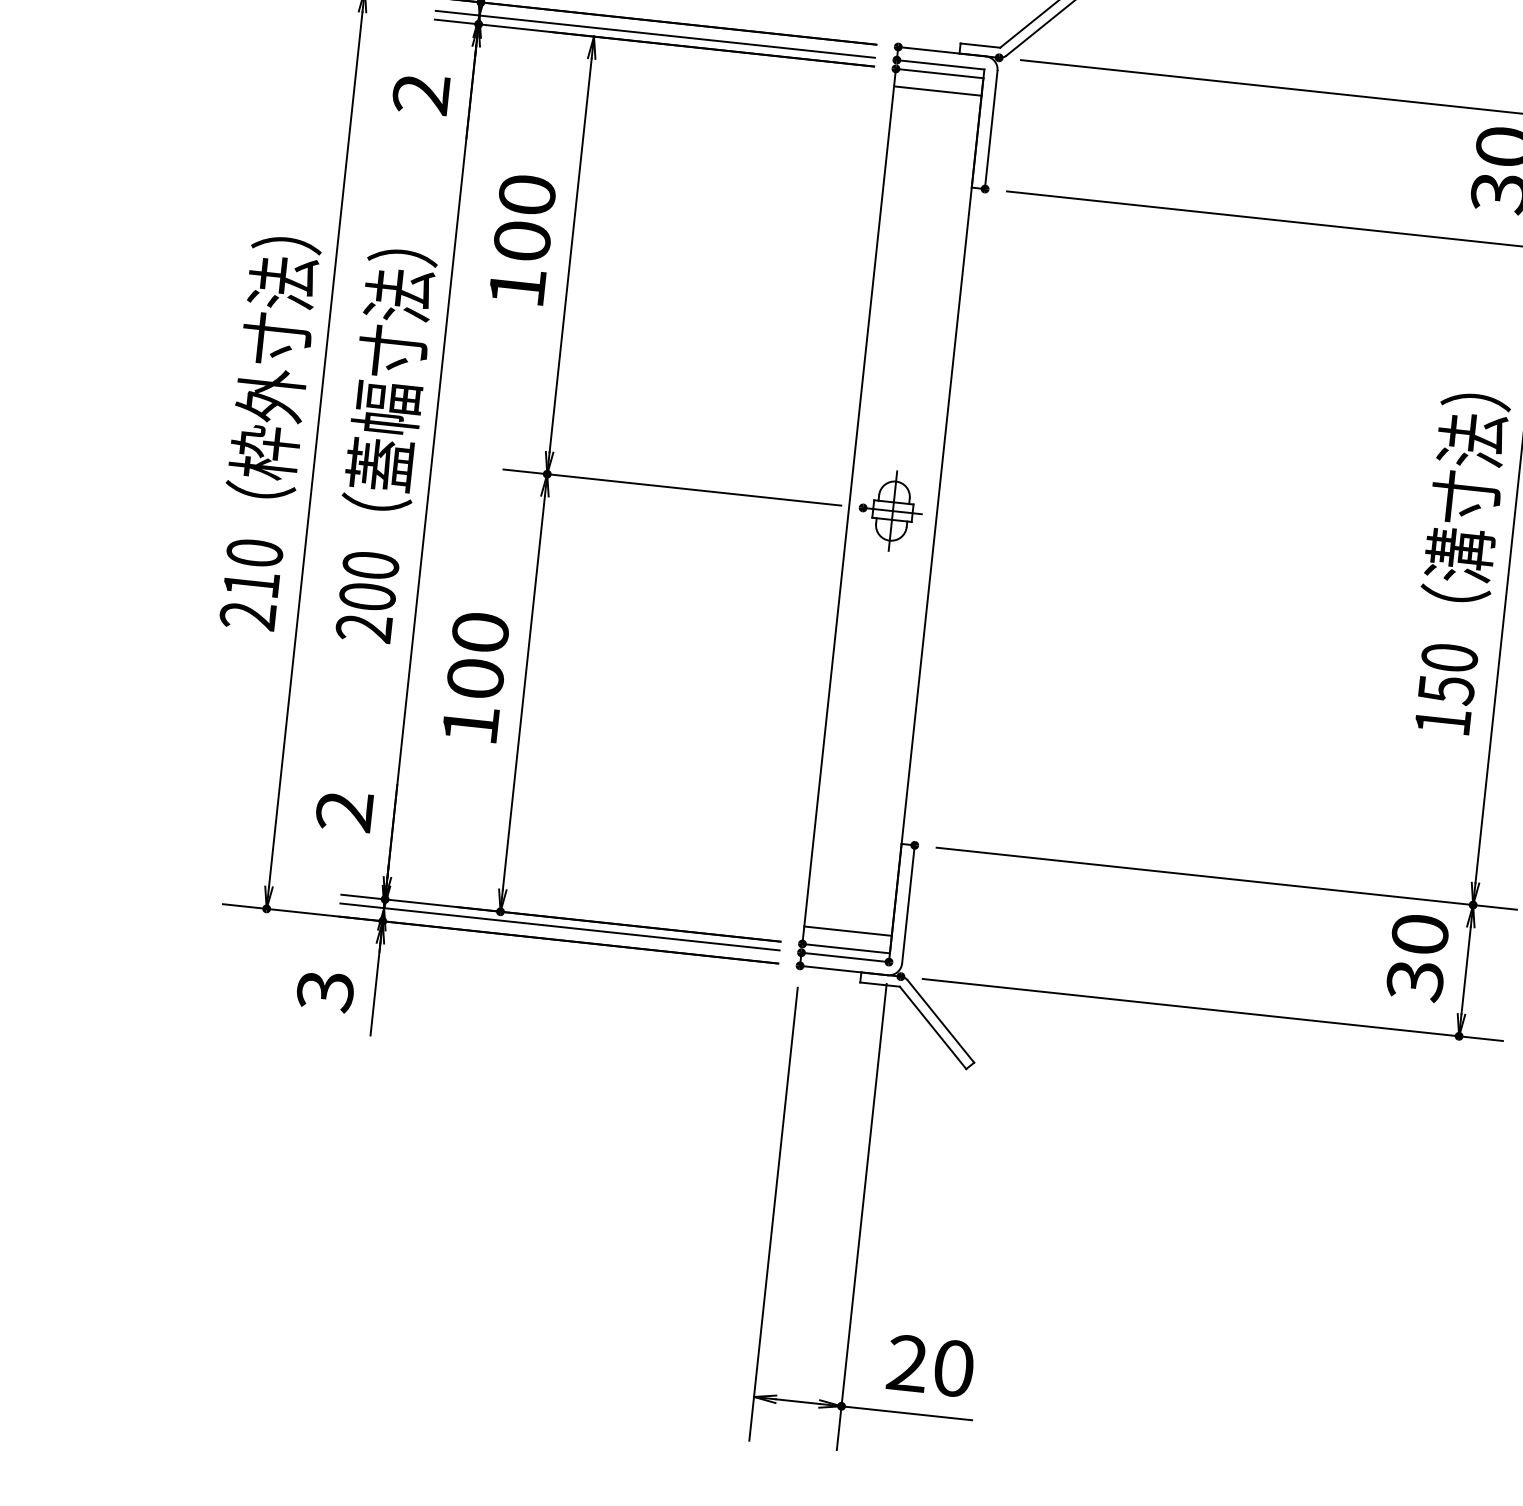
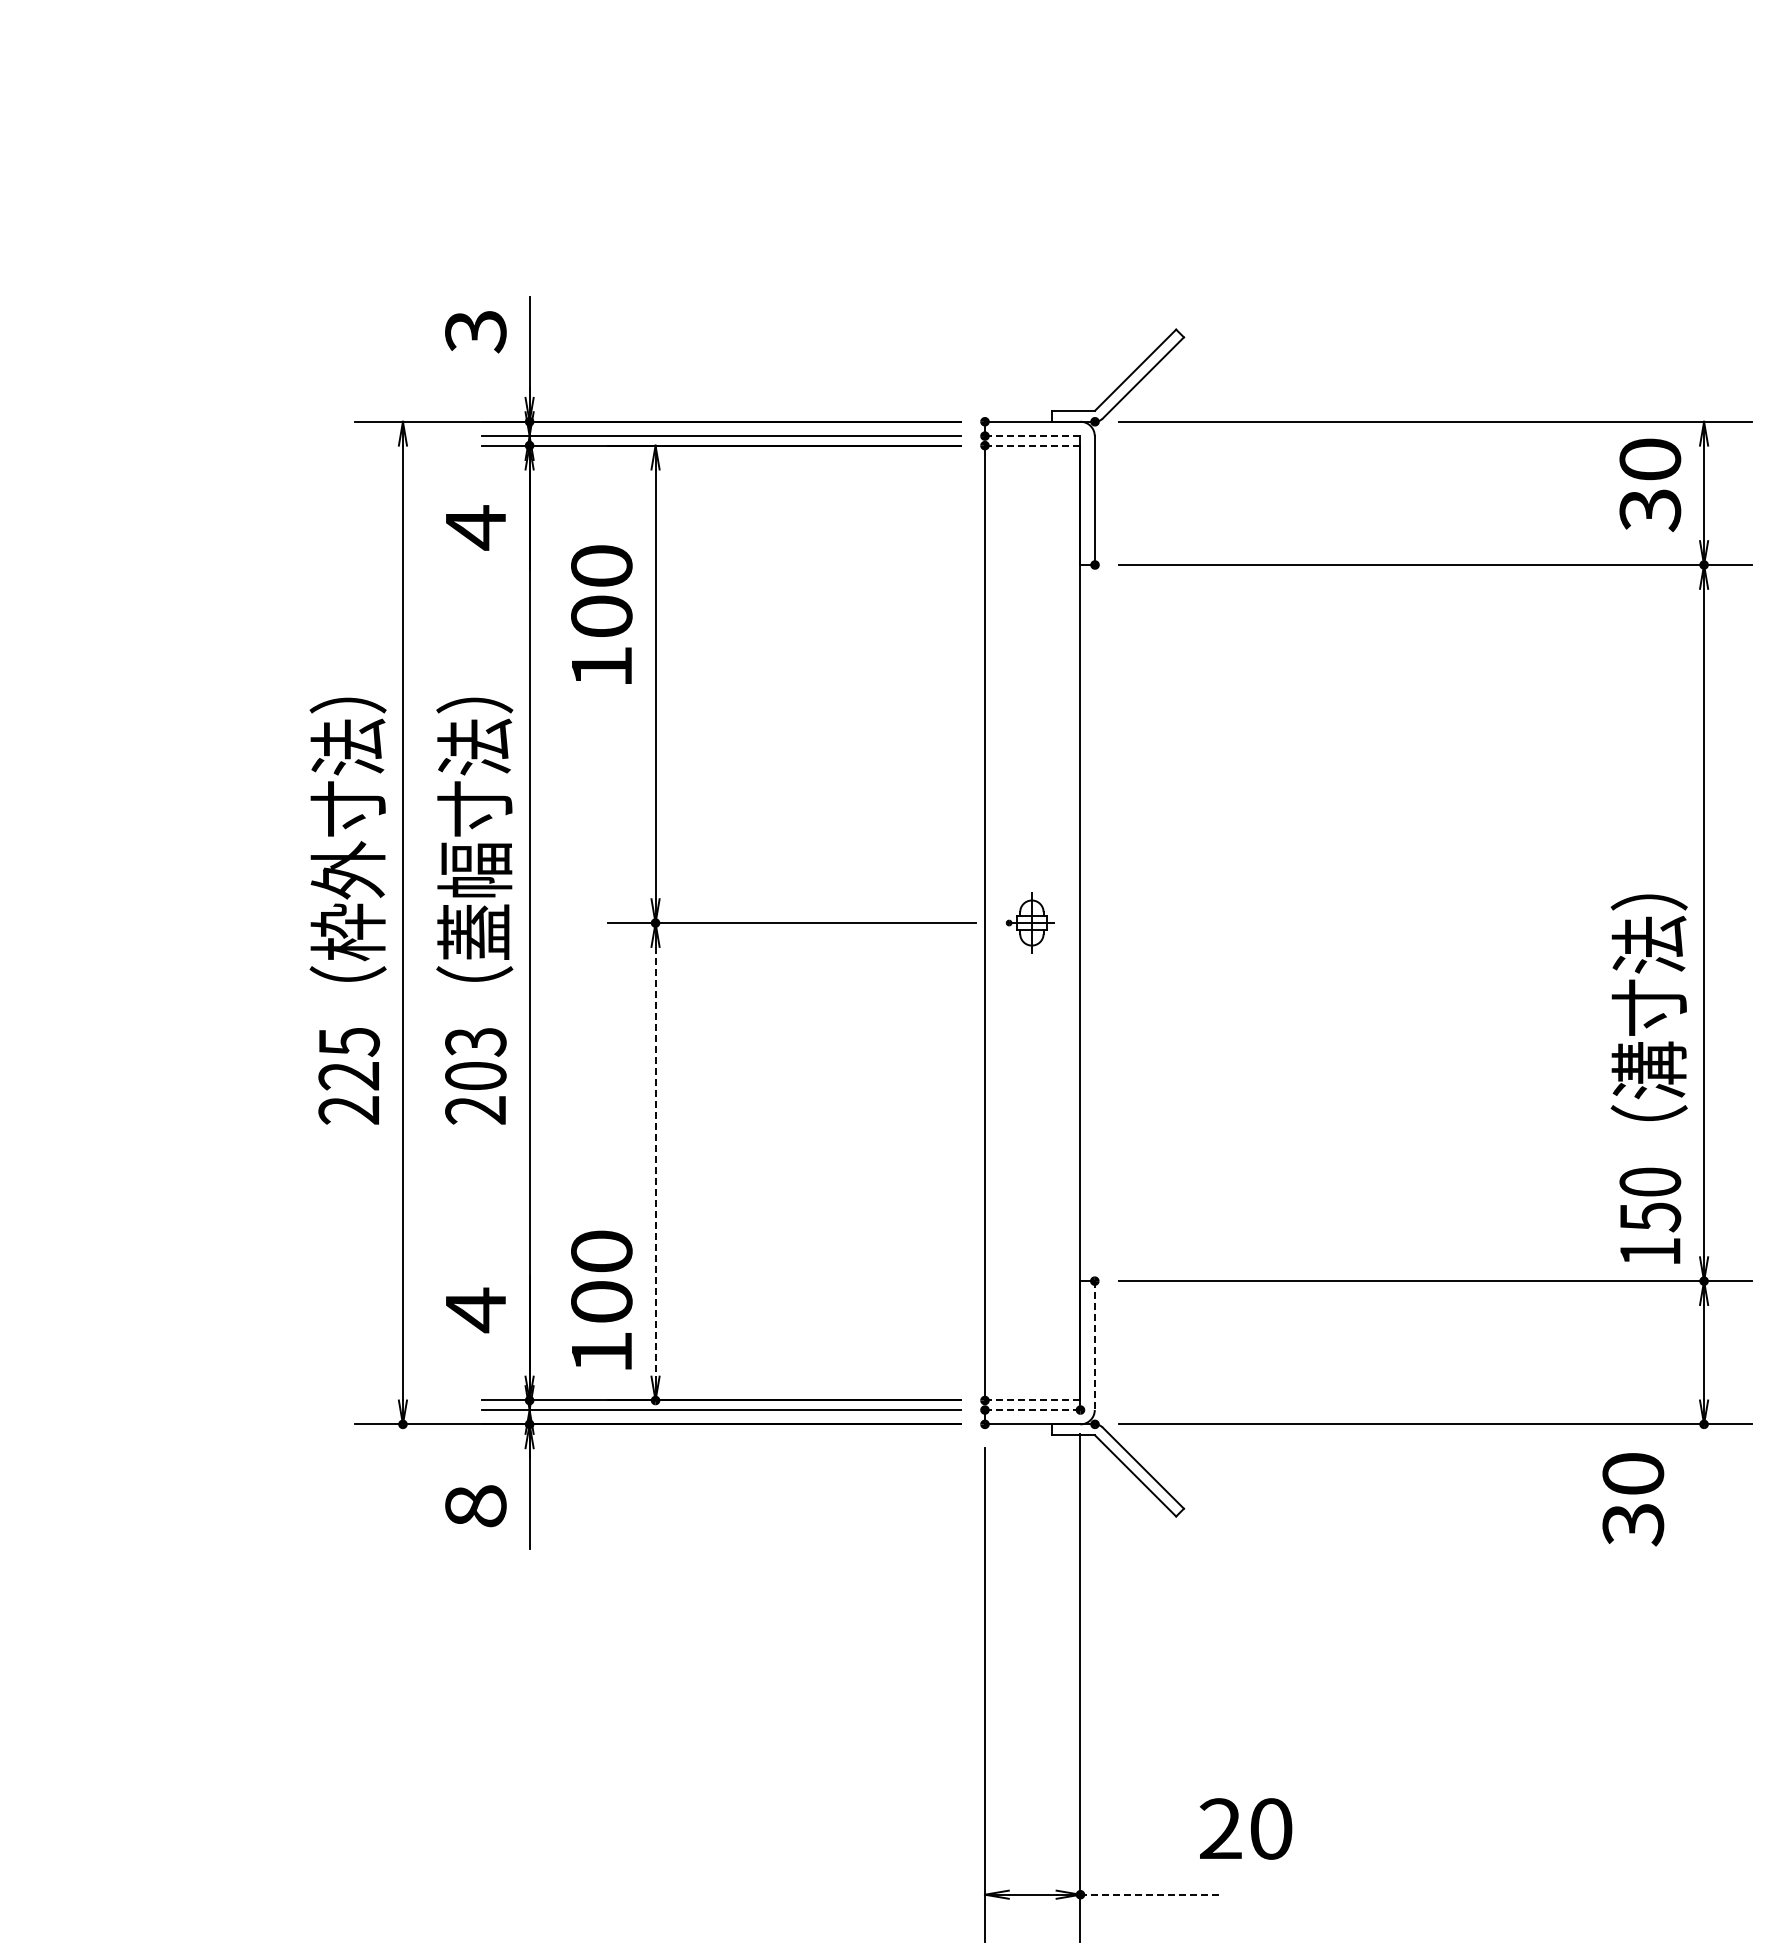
line: (940, 65) -> (1032, 436), solid -> dashed
line: (939, 73) -> (1032, 445), solid -> dashed
line: (937, 90) -> (1032, 464), removed
text: (420, 94) -> (475, 527), 2 -> 4
text: (522, 239) -> (601, 614), moved
part: (890, 510) -> (1029, 922), size x0.7
text: (1458, 562) -> (1648, 1078), moved
text: (370, 565) -> (475, 1041), 200 -> 203
text: (252, 568) -> (348, 1058), 210 -> 225
text: (475, 676) -> (601, 1299), moved
line: (523, 692) -> (655, 1161), solid -> dashed
text: (344, 811) -> (475, 1310), 2 -> 4
line: (908, 905) -> (1094, 1346), solid -> dashed
line: (847, 931) -> (1032, 1381), removed
line: (845, 948) -> (1032, 1400), solid -> dashed
line: (844, 957) -> (1032, 1410), solid -> dashed
text: (1417, 957) -> (1633, 1499), moved
text: (325, 991) -> (475, 1506), 3 -> 8
text: (930, 1365) -> (1245, 1828), moved
line: (907, 1413) -> (1152, 1894), solid -> dashed

